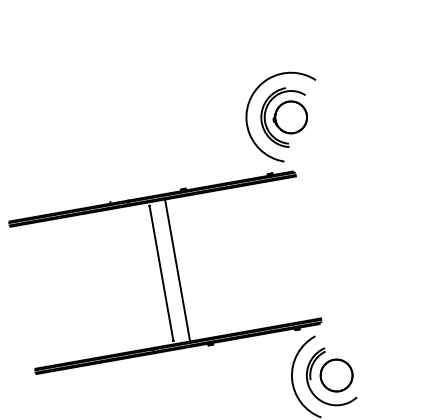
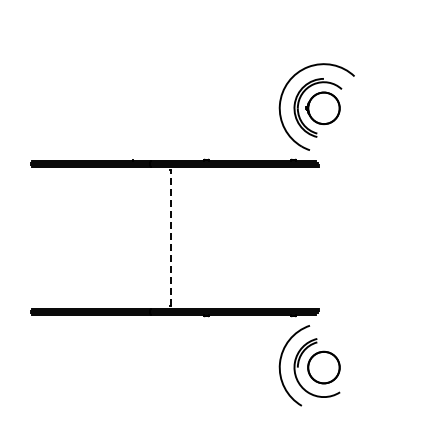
line: (177, 269) -> (187, 237), removed
line: (161, 272) -> (170, 237), solid -> dashed

